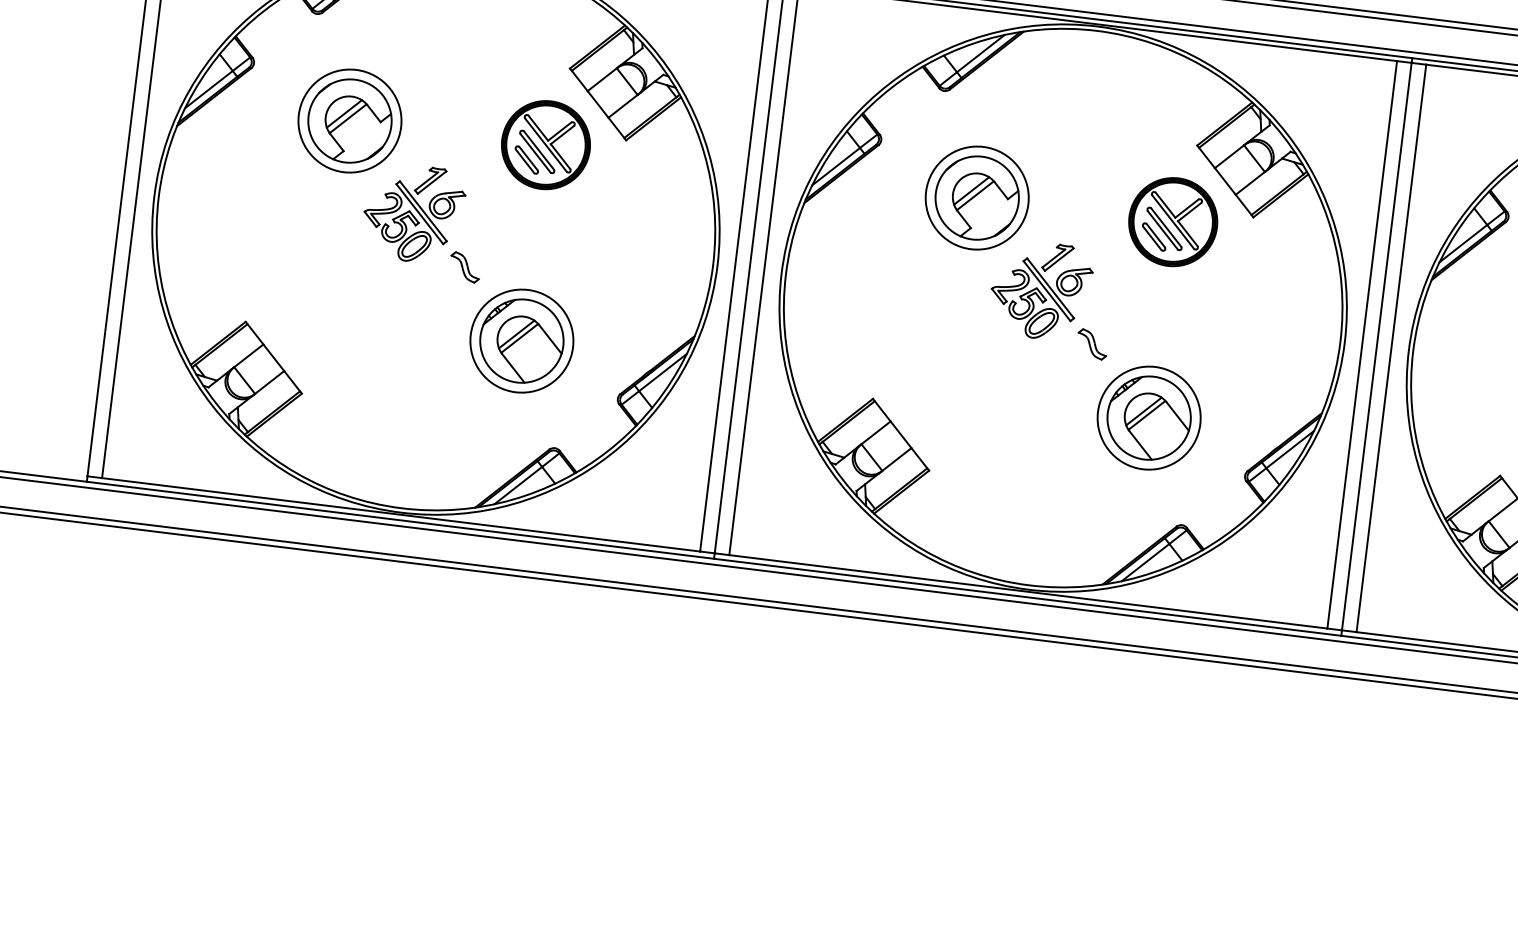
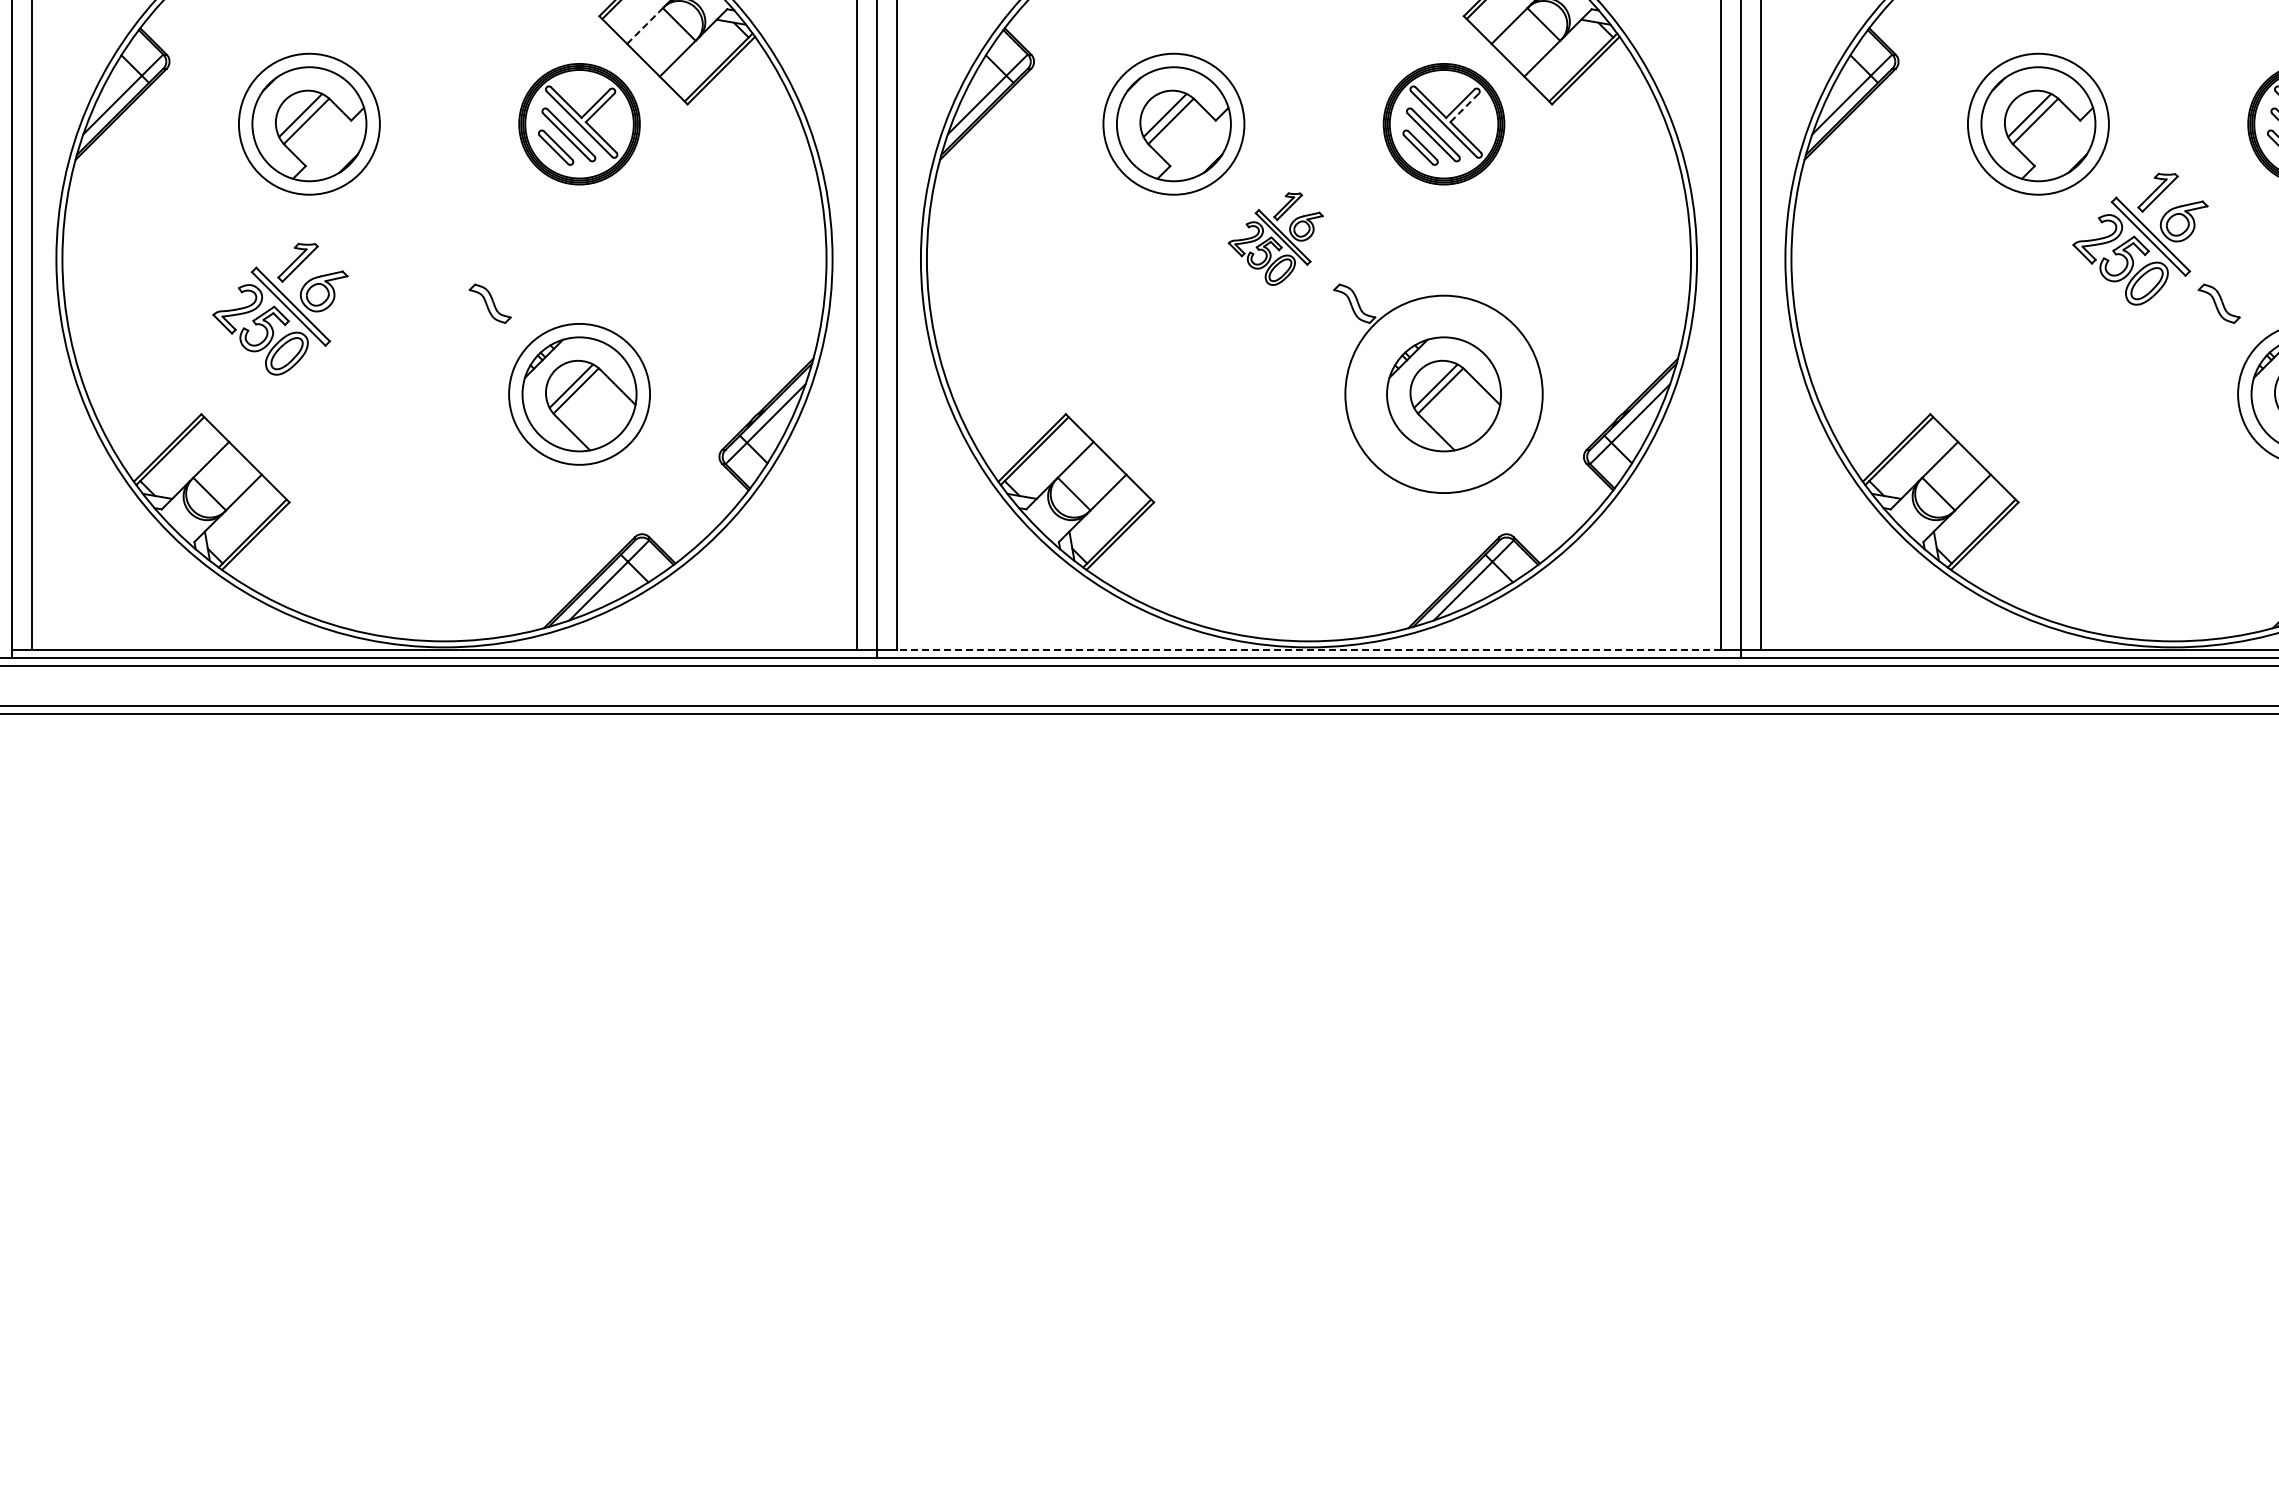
line: (602, 79) -> (645, 25), solid -> dashed
line: (1189, 212) -> (1464, 108), solid -> dashed
part: (413, 213) -> (280, 308), moved
part: (1040, 290) -> (1275, 238), size x0.7
circle: (1148, 417) -> (1443, 393), size x1.4
line: (1027, 591) -> (1308, 650), solid -> dashed

